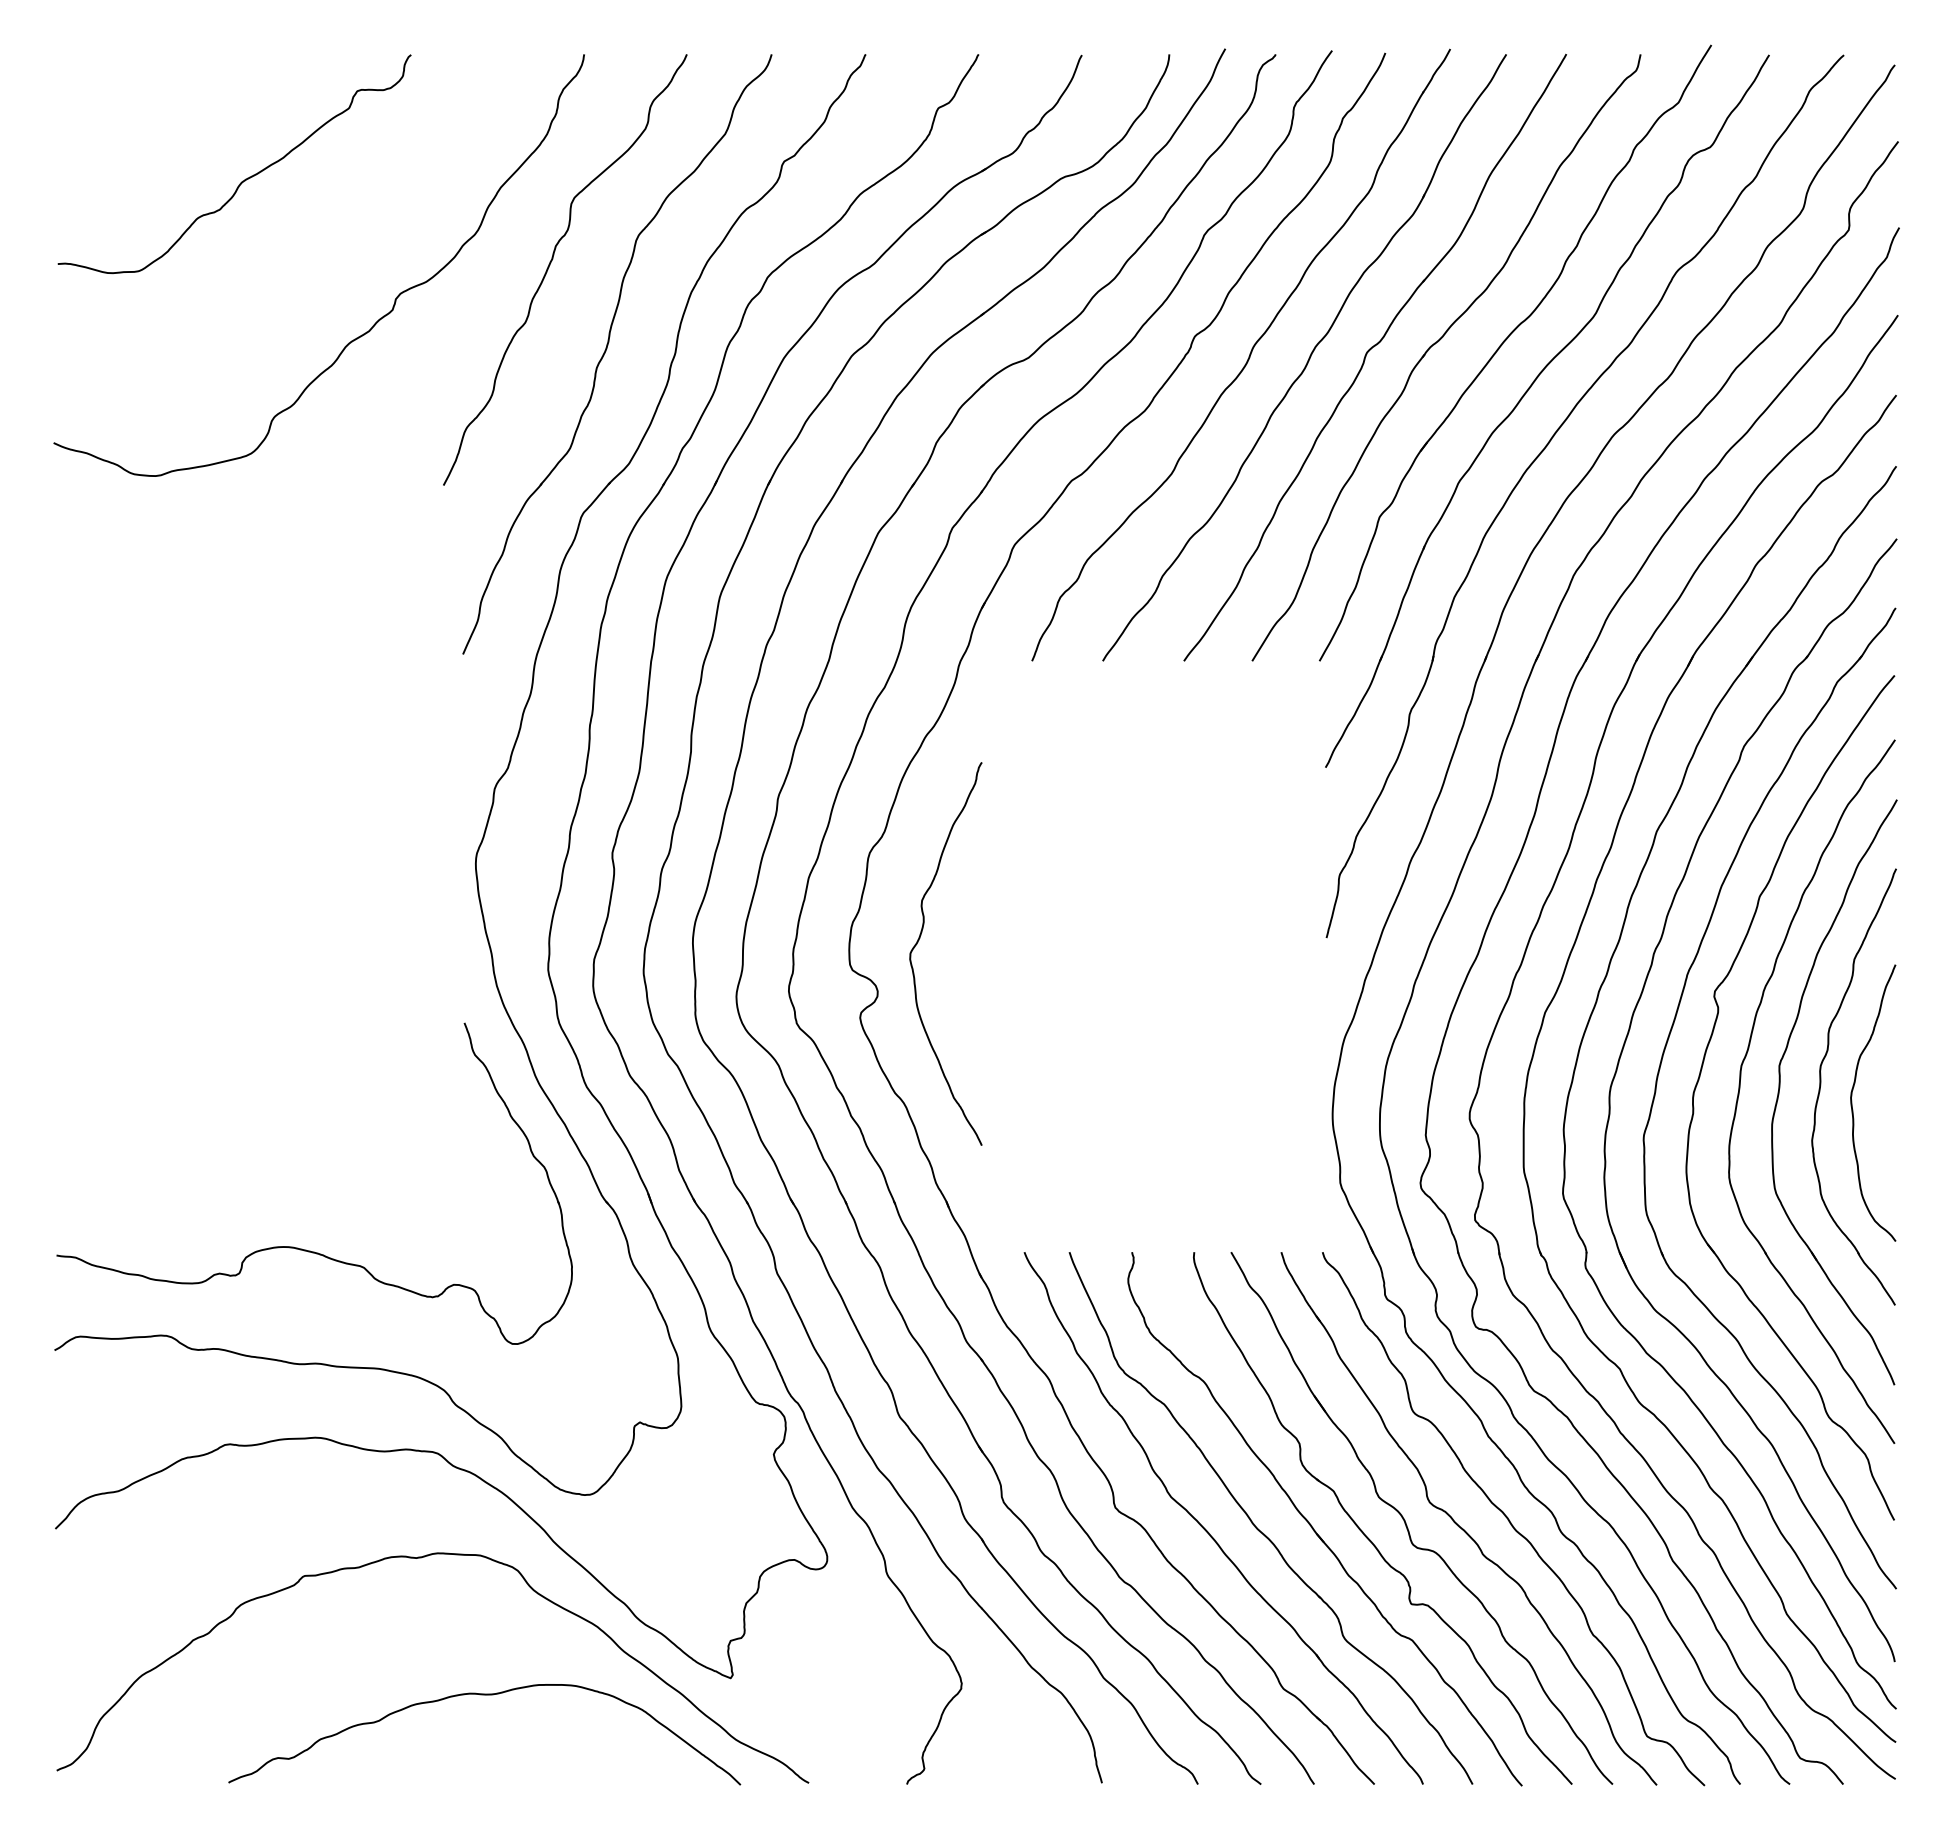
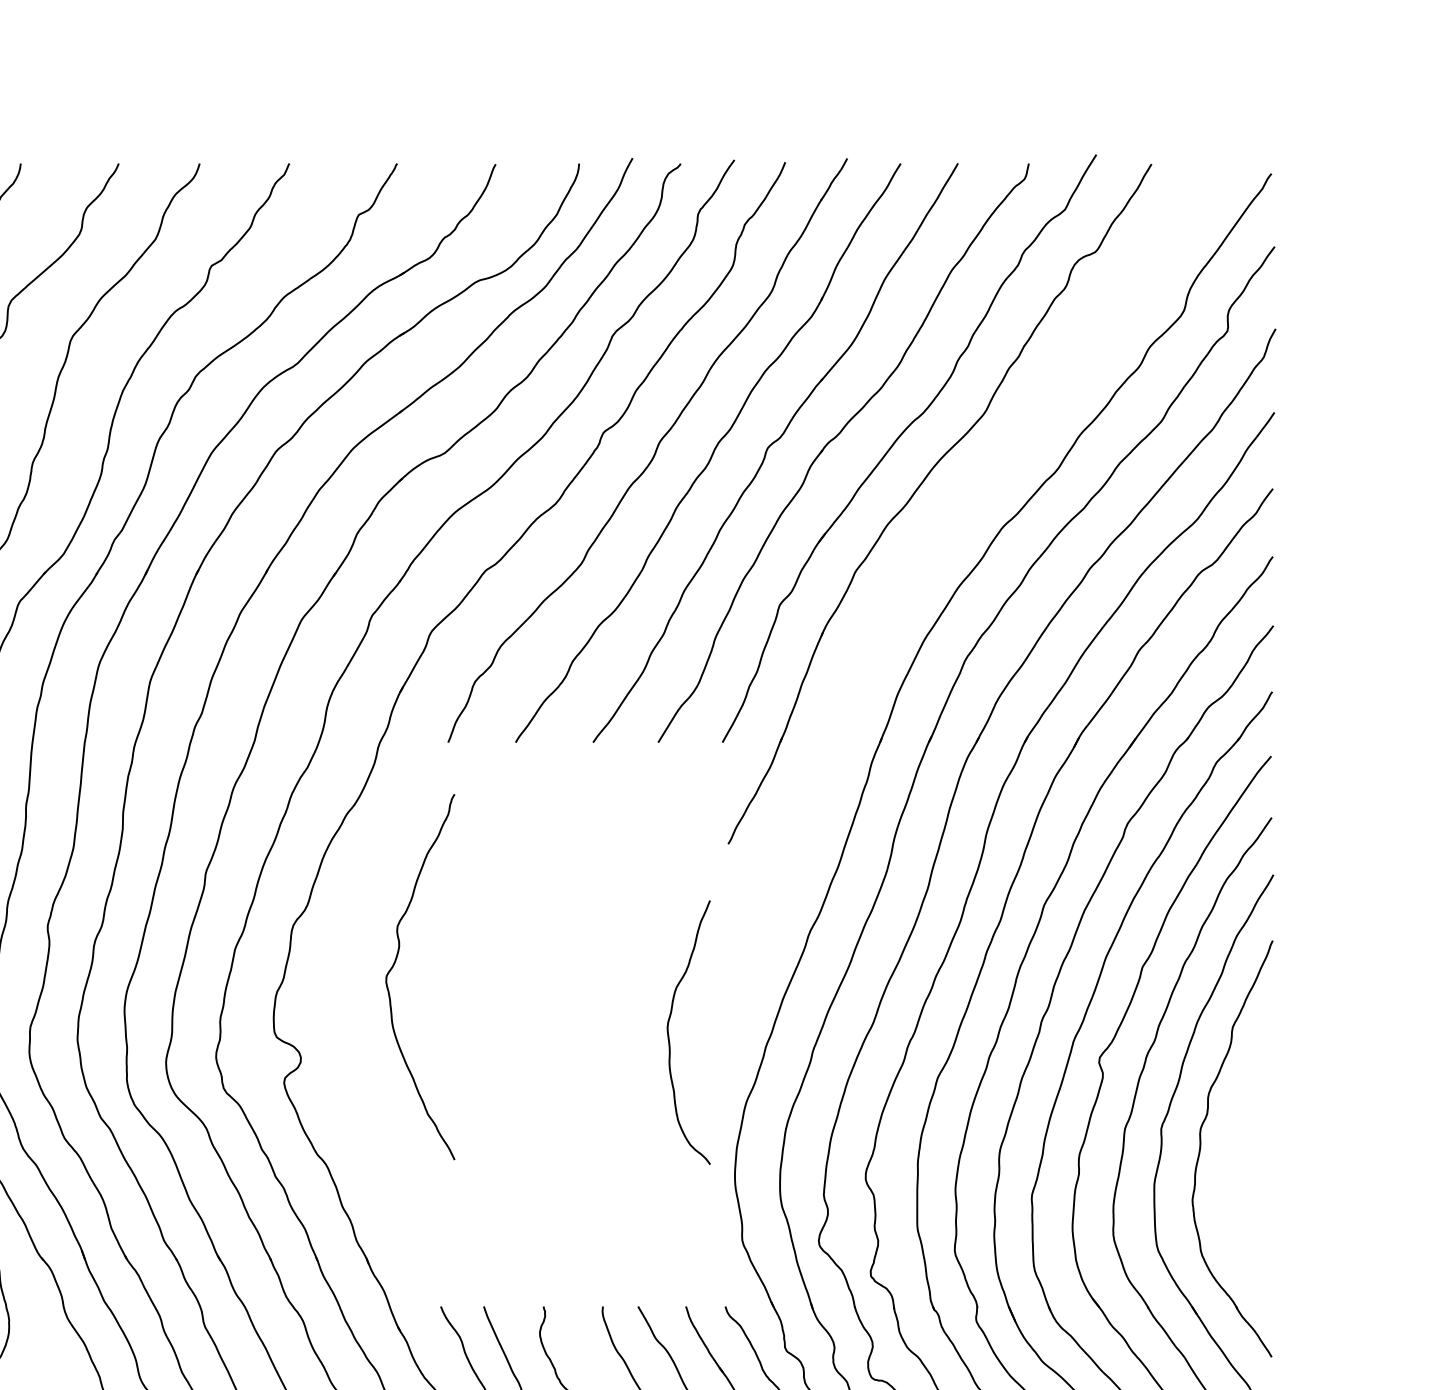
part: (1539, 456) -> (932, 547), removed
curve: (919, 940) -> (395, 964), moved
curve: (1852, 1102) -> (669, 1032), moved

